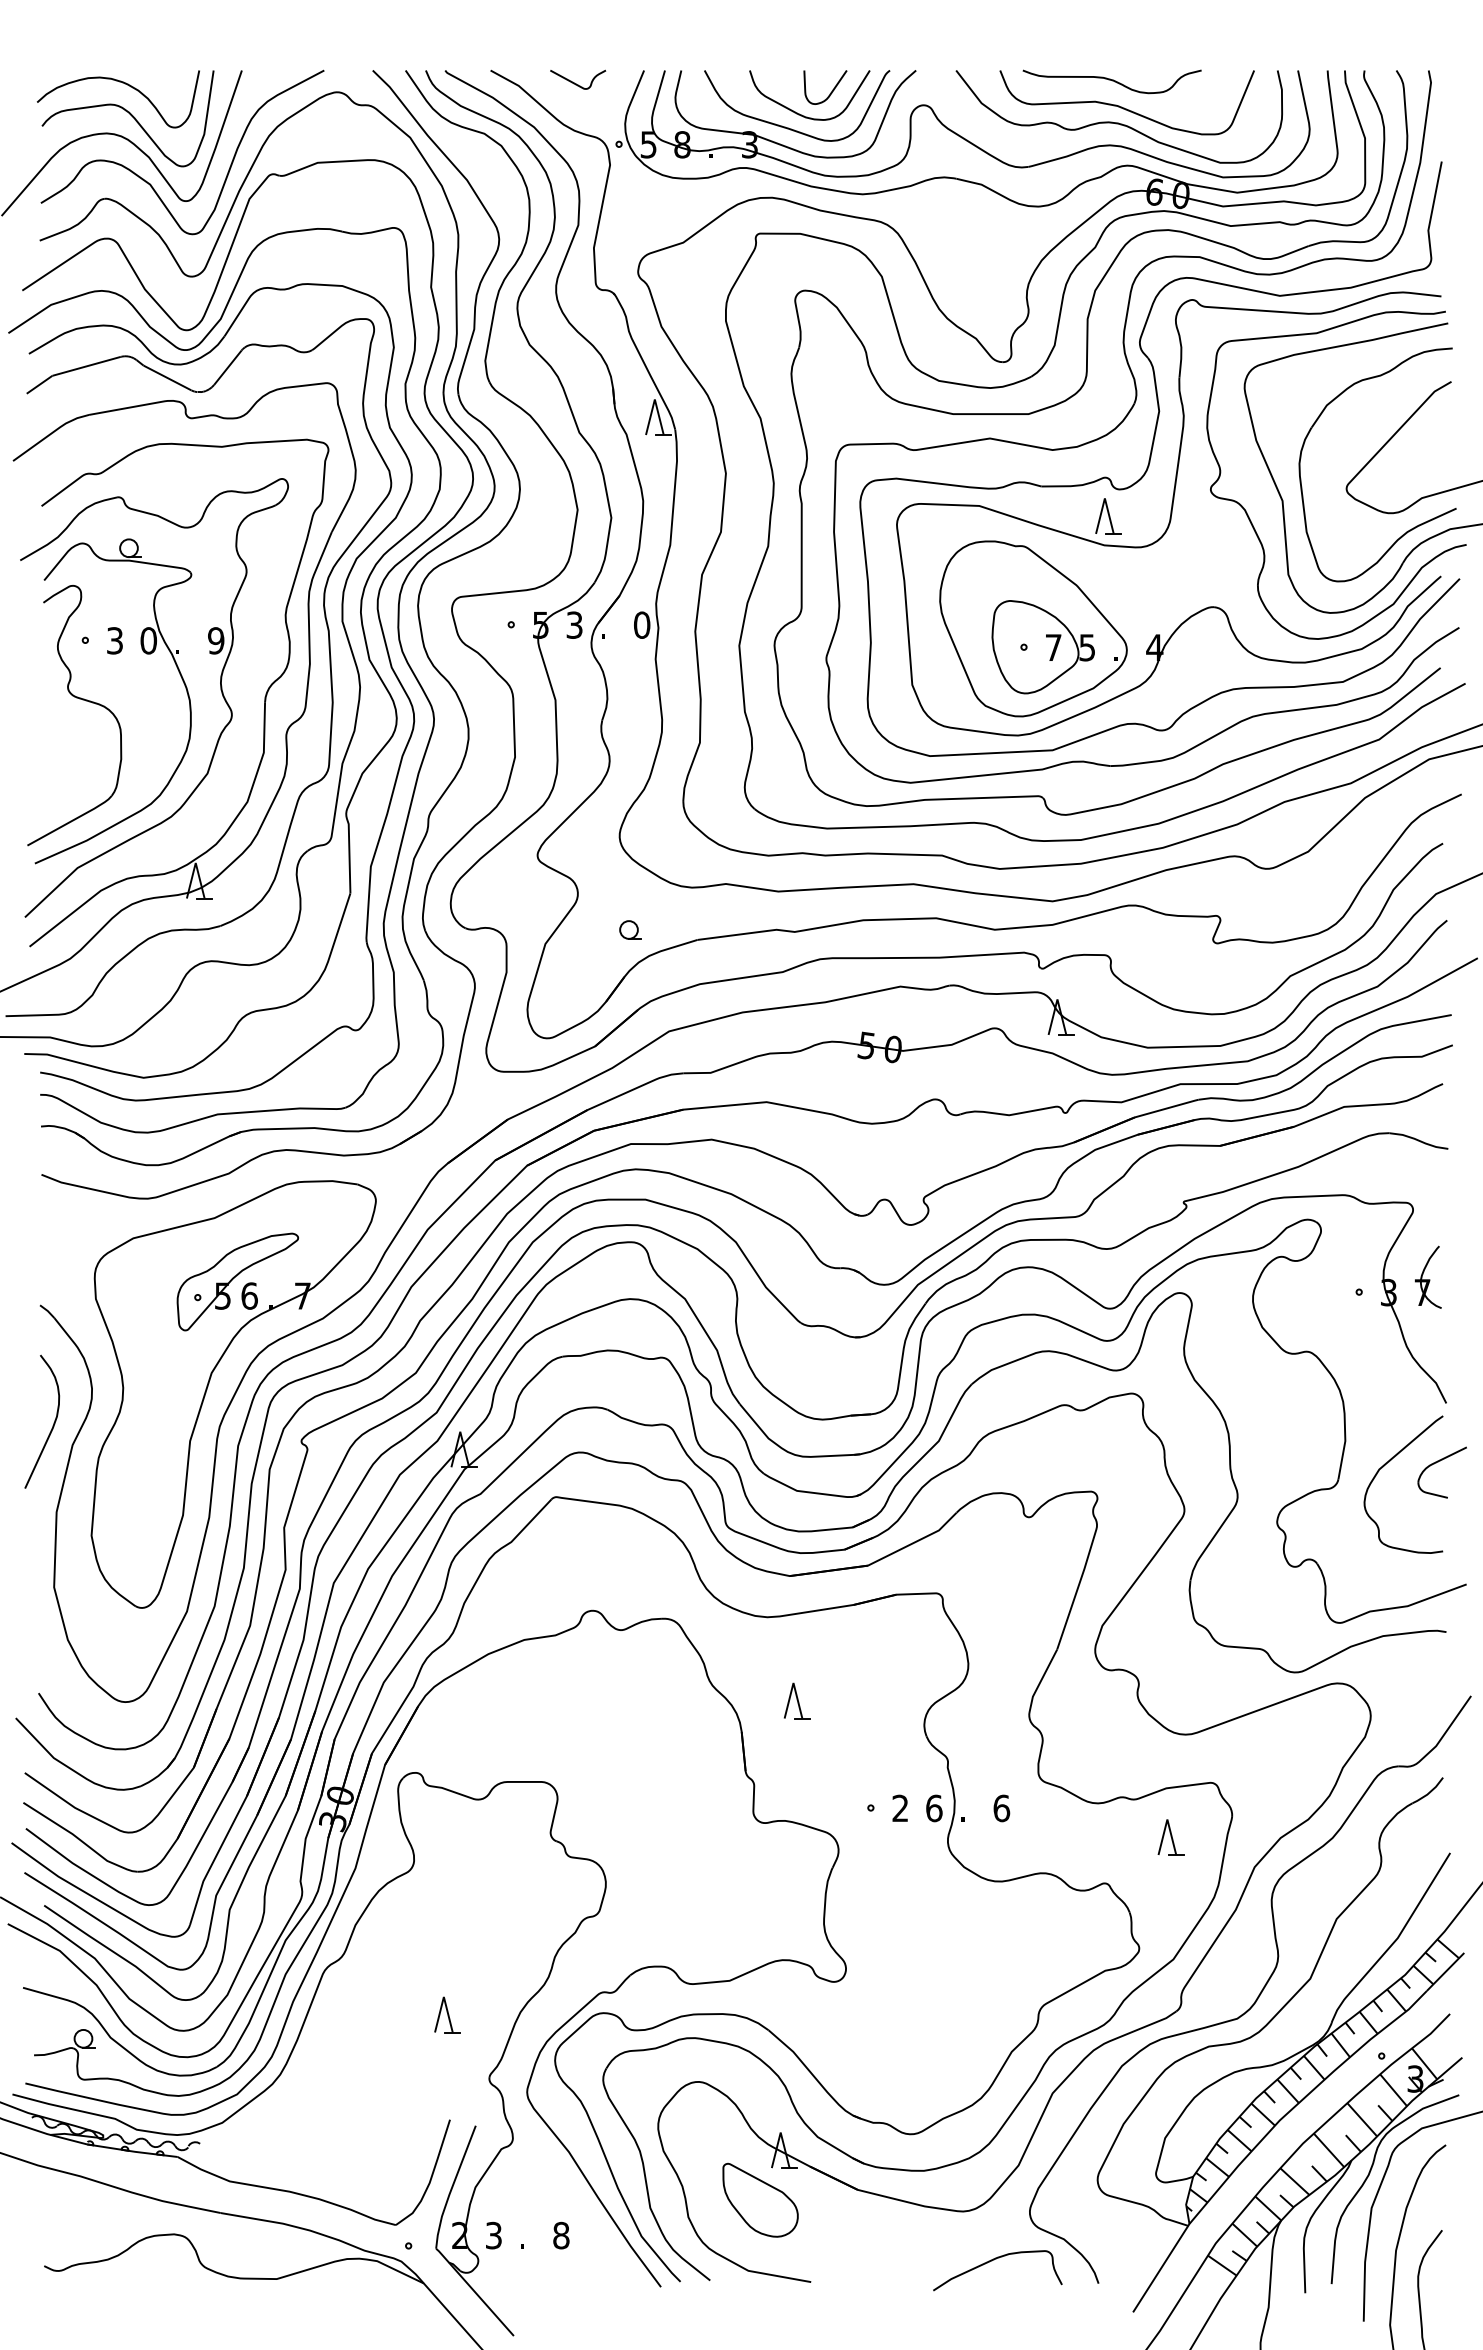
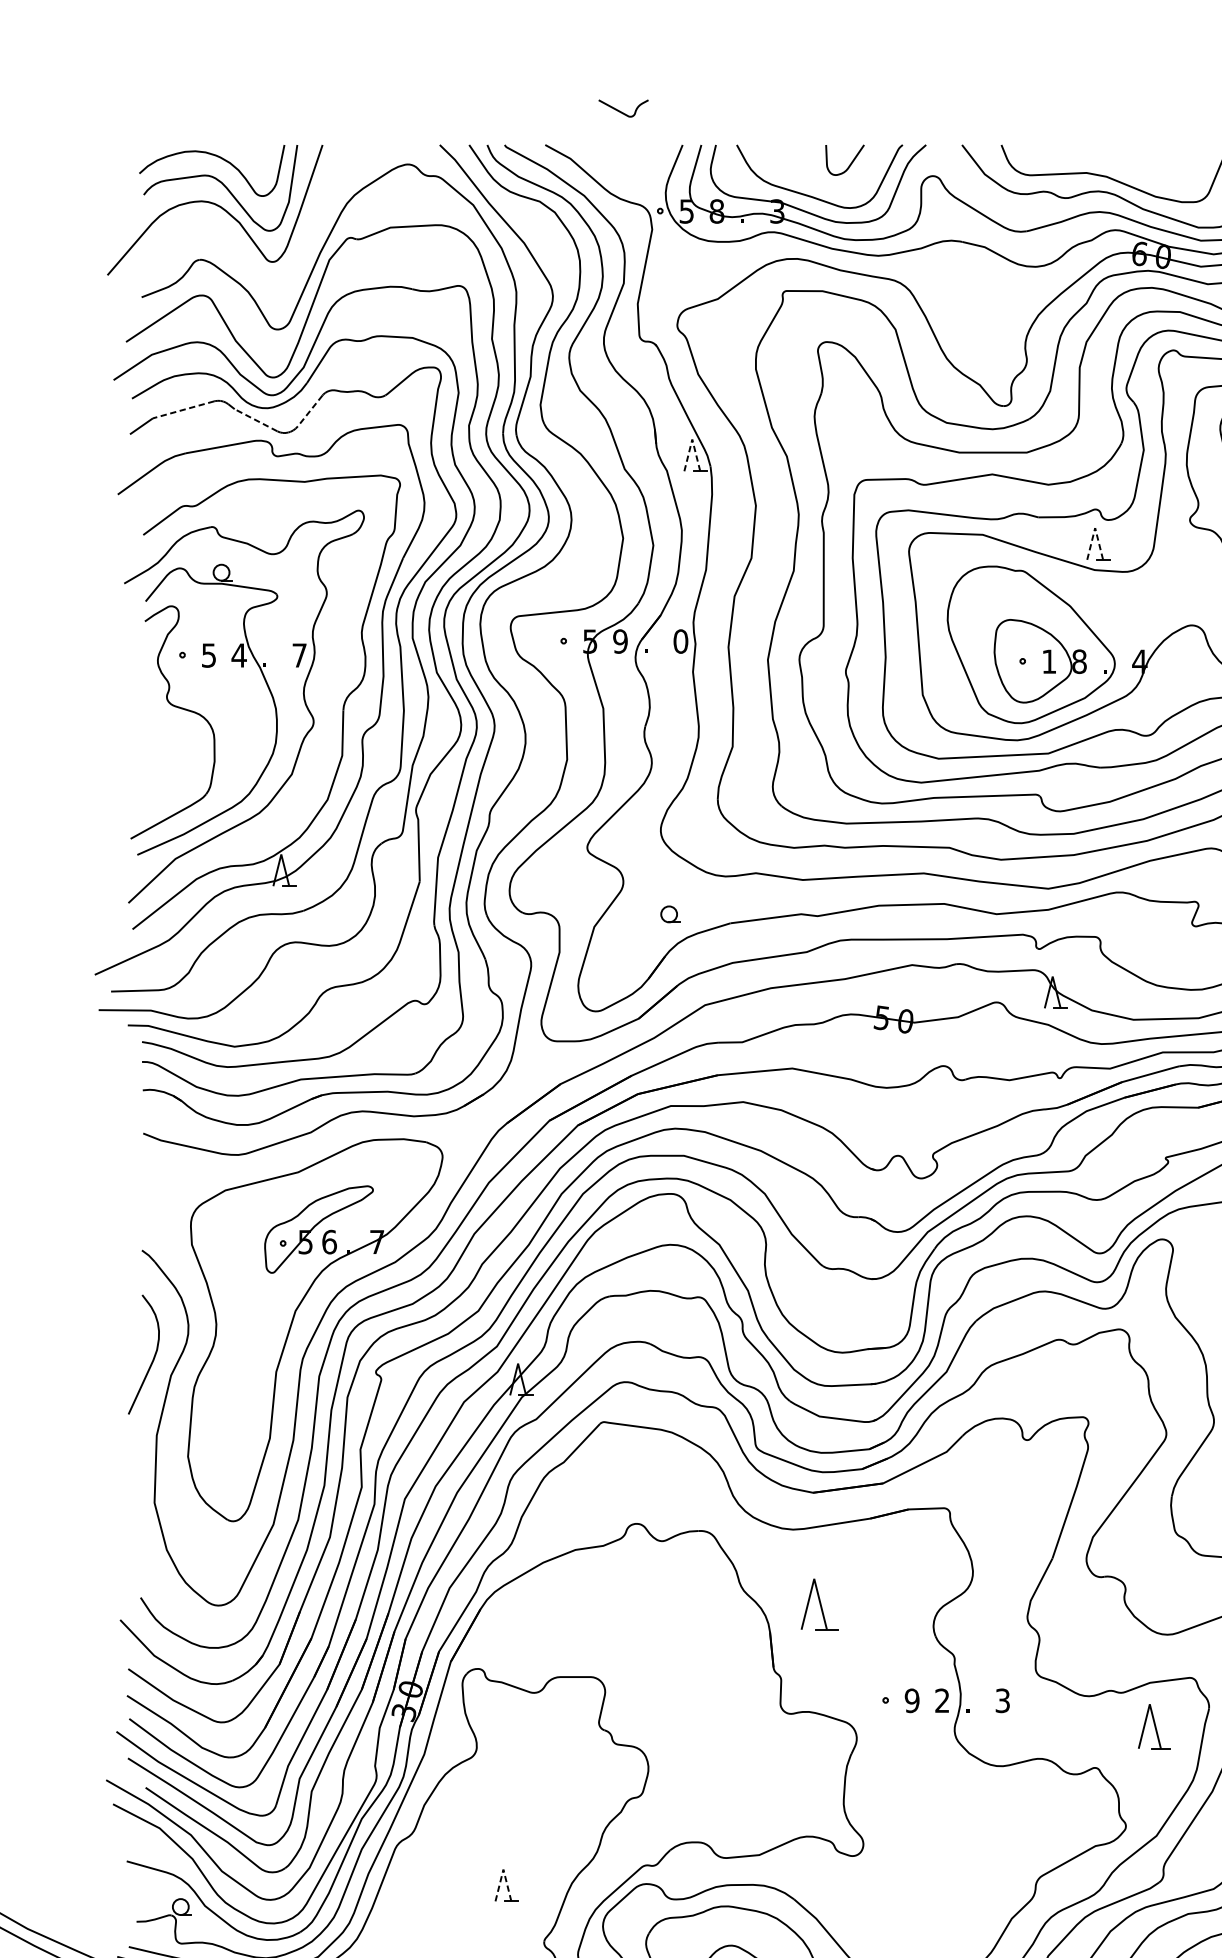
curve: (1111, 80) -> (1101, 153), removed
curve: (576, 83) -> (622, 111), moved
curve: (799, 113) -> (821, 183), removed
curve: (150, 183) -> (240, 246), removed
line: (86, 366) -> (183, 409), solid -> dashed
line: (227, 368) -> (309, 411), solid -> dashed
line: (167, 377) -> (256, 419), solid -> dashed
line: (654, 399) -> (691, 439), solid -> dashed
line: (1104, 498) -> (1094, 528), solid -> dashed
text: (574, 624) -> (620, 640), 3 -> 9
text: (114, 640) -> (208, 655), 3 -> 5
text: (148, 640) -> (239, 655), 0 -> 4
text: (216, 640) -> (299, 655), 9 -> 7
text: (1053, 647) -> (1049, 661), 7 -> 1
text: (1087, 647) -> (1079, 661), 5 -> 8
part: (797, 1700) -> (820, 1604), size x1.6
text: (900, 1808) -> (912, 1700), 2 -> 9
text: (934, 1808) -> (942, 1700), 6 -> 2
text: (1001, 1808) -> (1002, 1700), 6 -> 3
part: (1170, 1837) -> (1153, 1726), size x1.4
line: (443, 1997) -> (503, 1870), solid -> dashed

